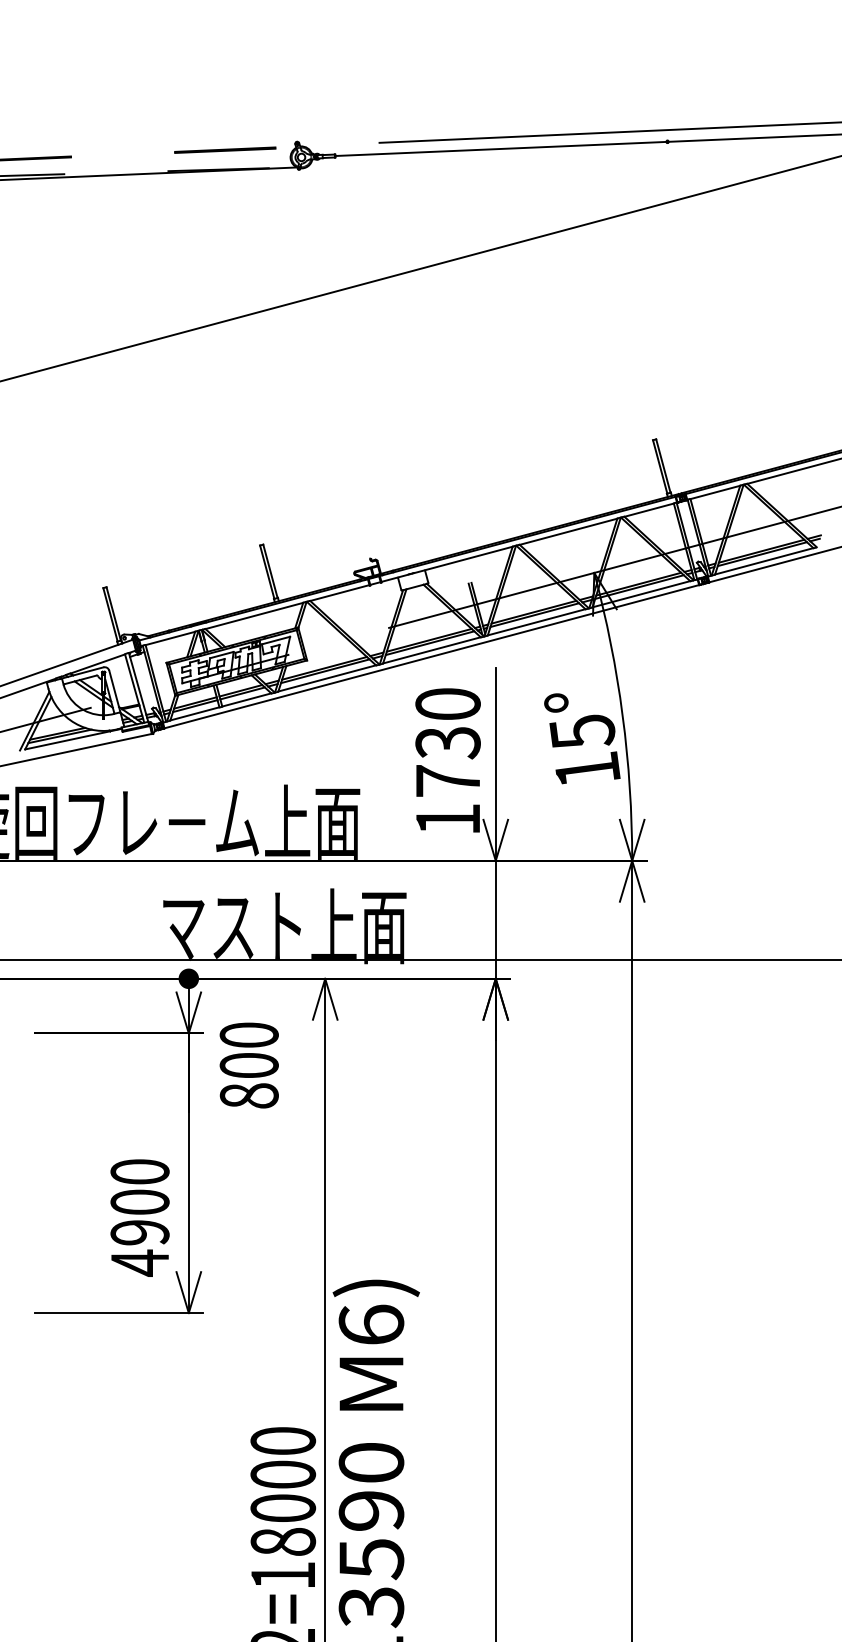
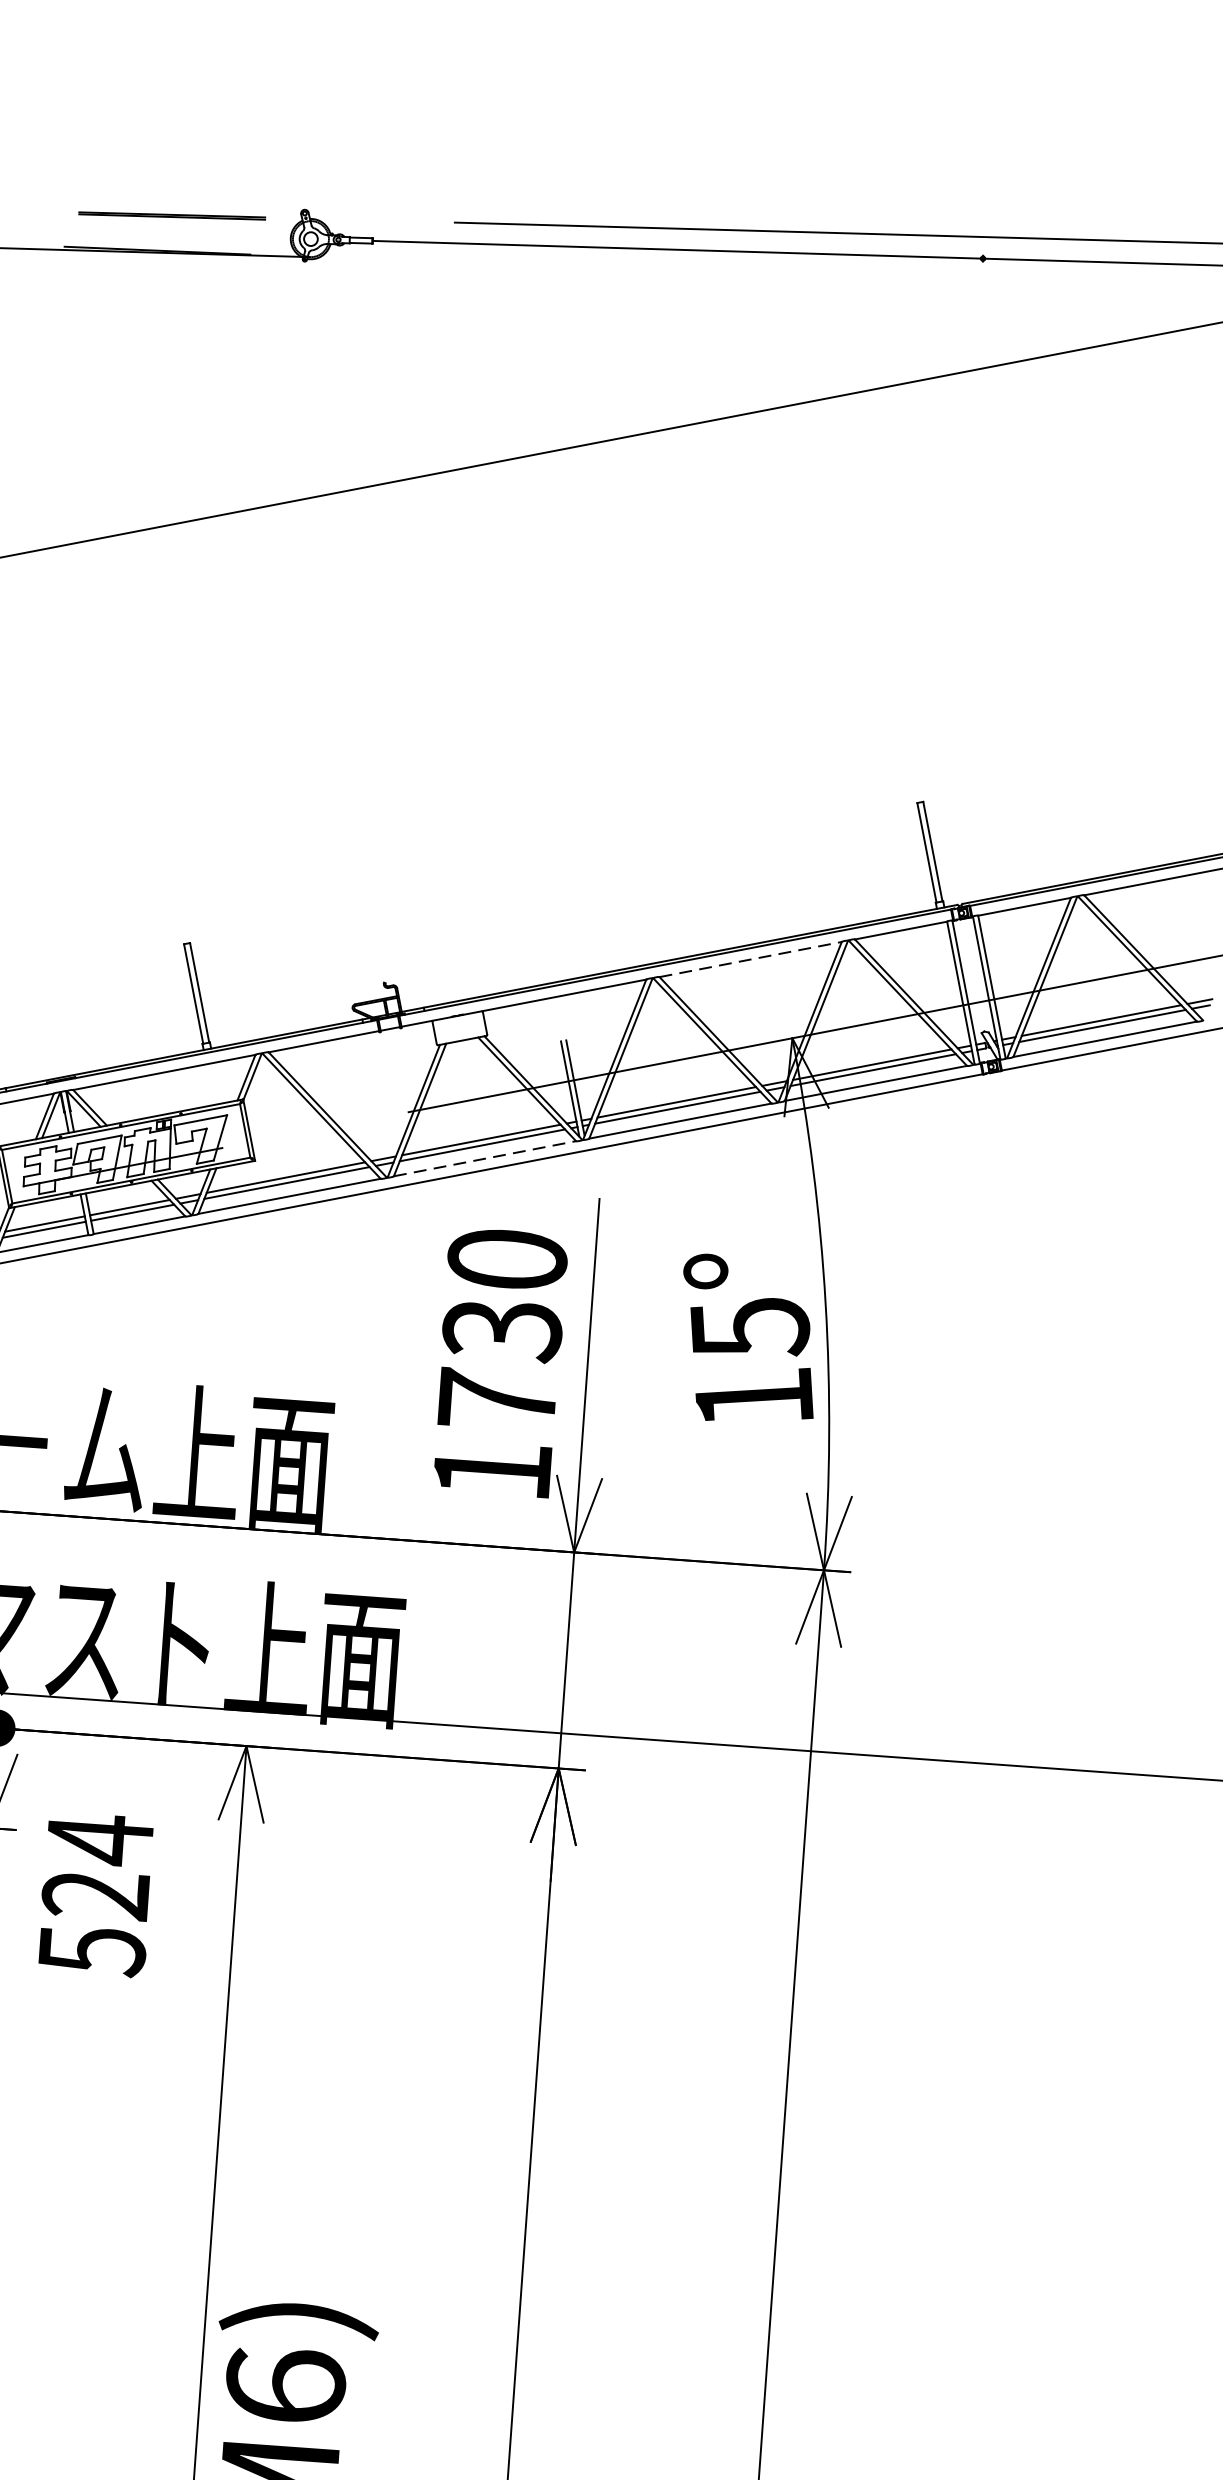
line: (568, 531) -> (750, 959), solid -> dashed
line: (432, 650) -> (485, 1159), solid -> dashed
text: (248, 1065) -> (94, 1894), 800 -> 524

